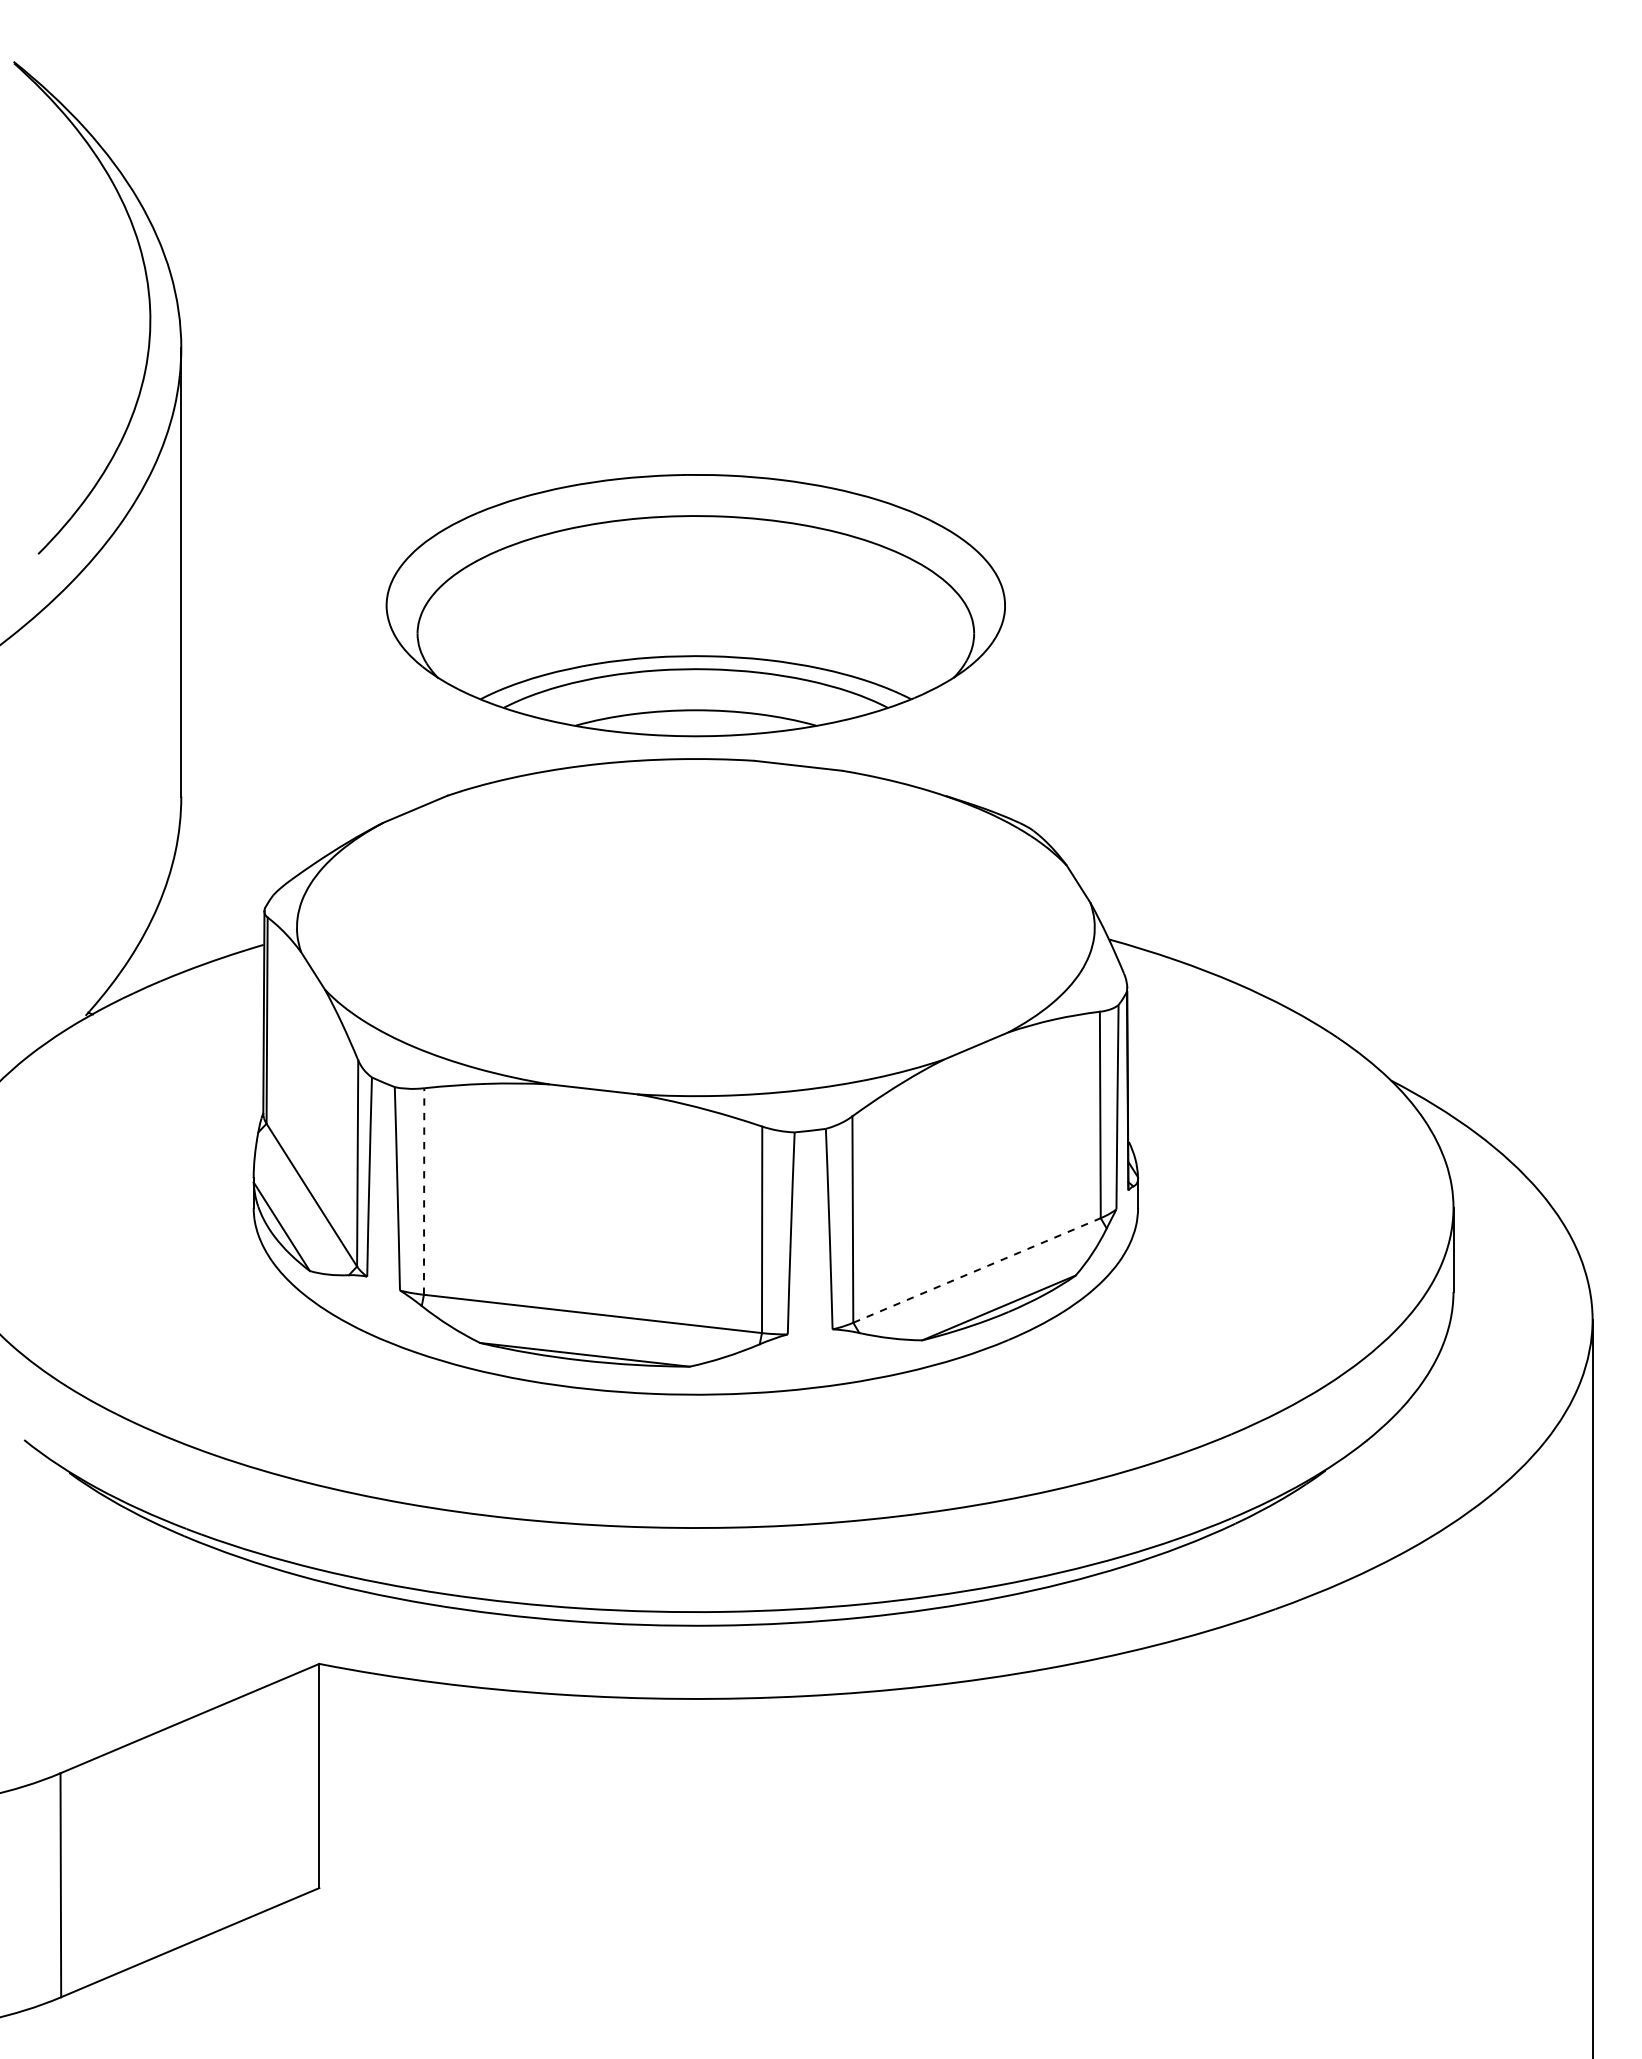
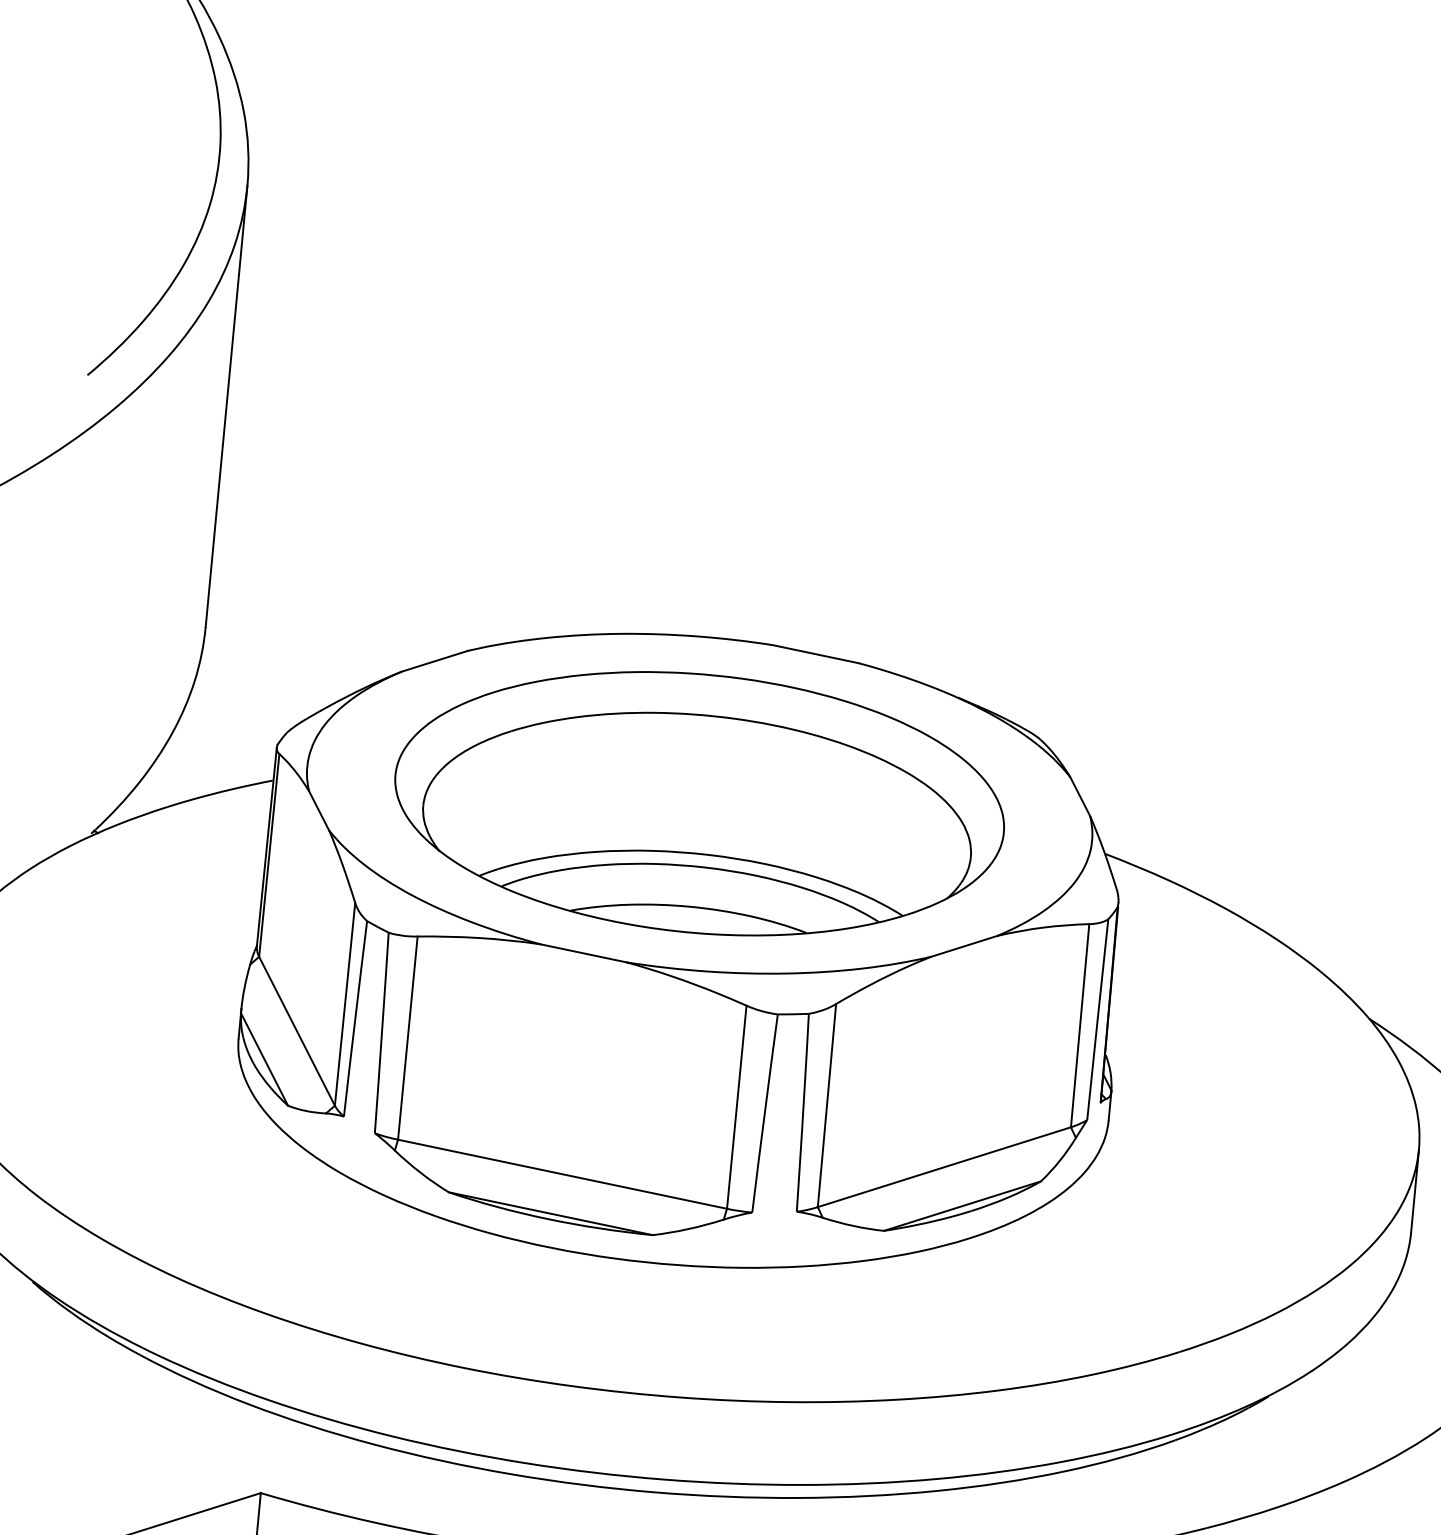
part: (695, 605) -> (699, 803), moved
line: (424, 1191) -> (408, 1038), dashed -> solid
line: (977, 1270) -> (944, 1167), dashed -> solid

